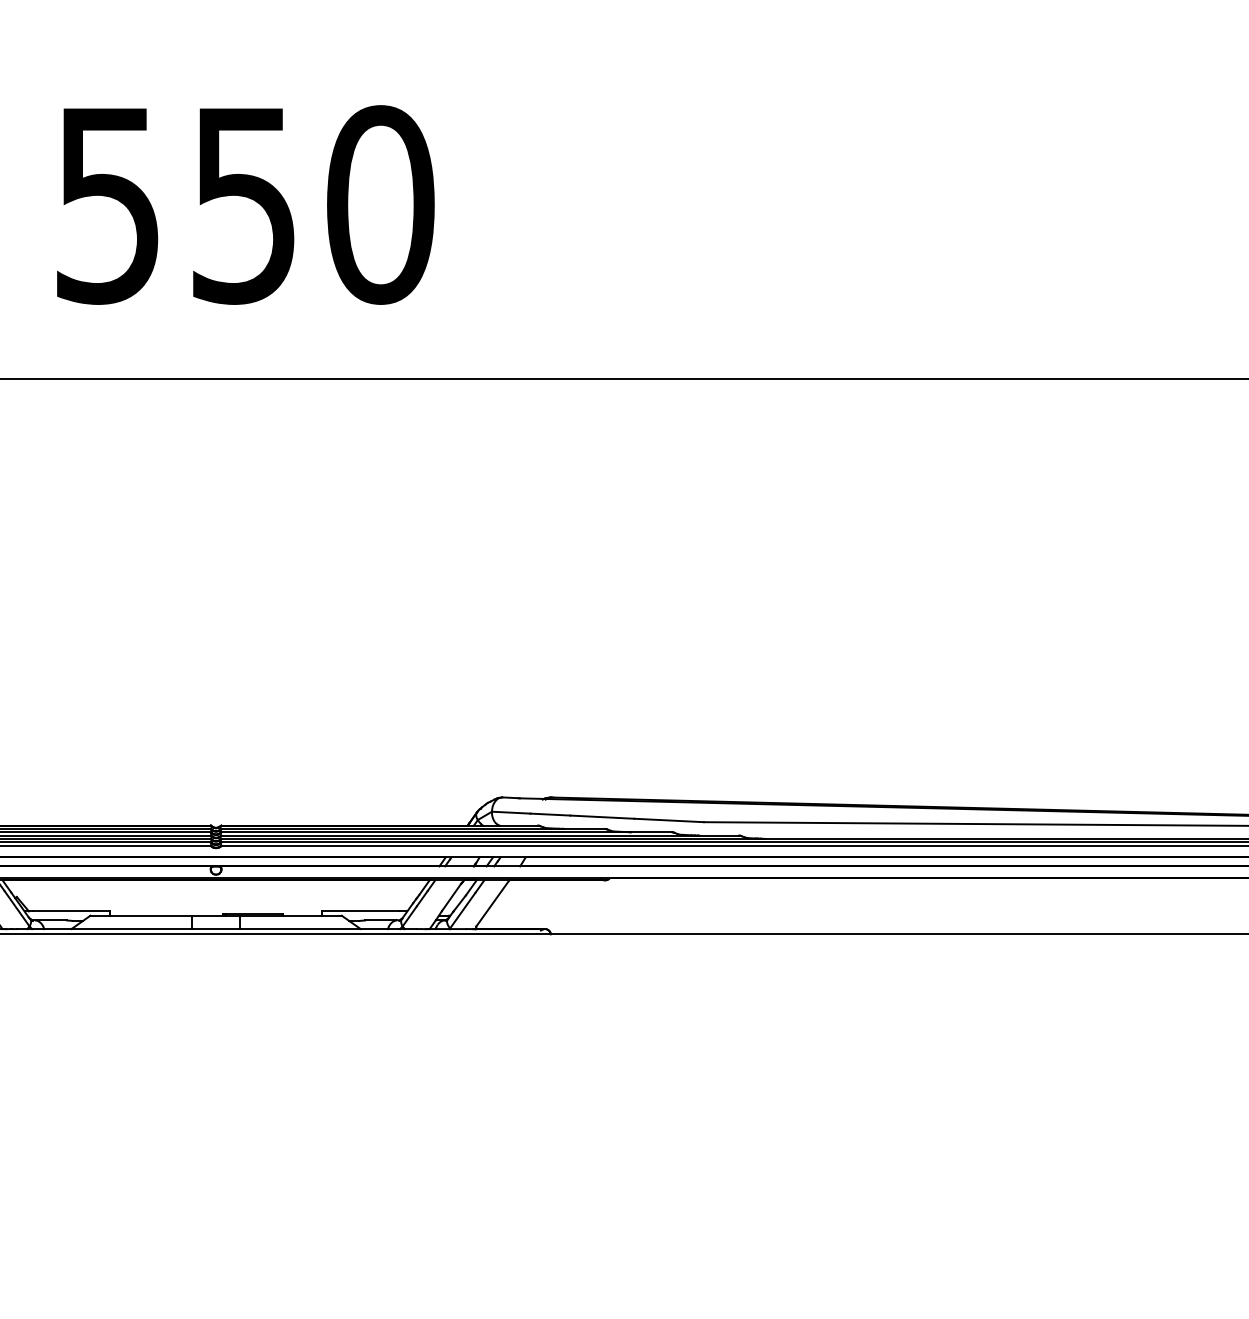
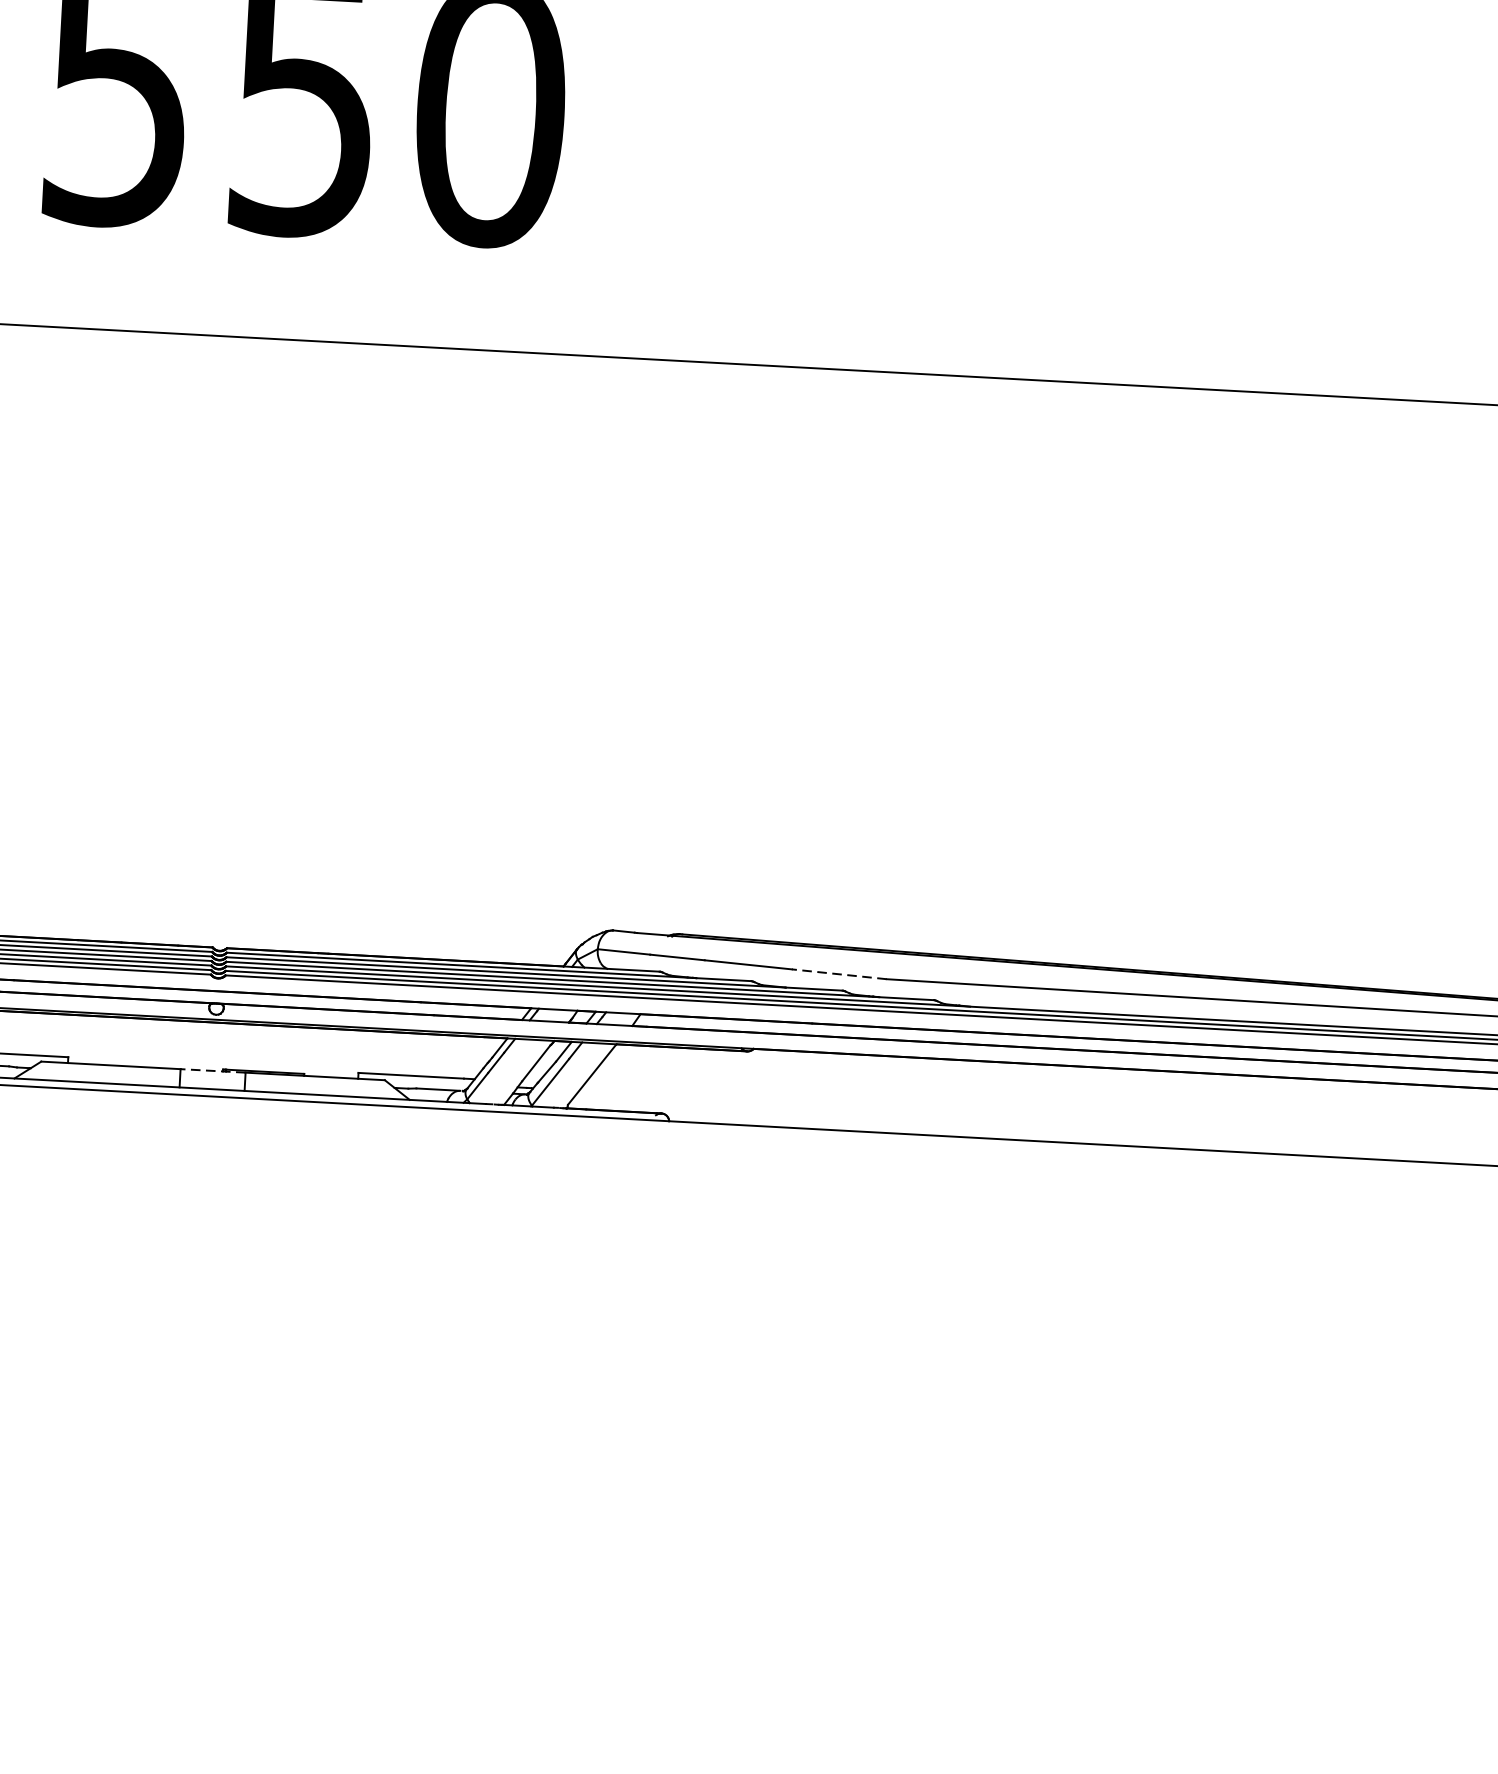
line: (669, 820) -> (839, 974), solid -> dashed
line: (216, 915) -> (213, 1070), solid -> dashed

